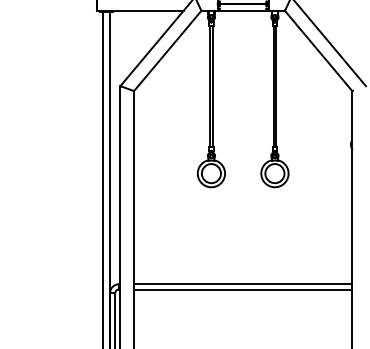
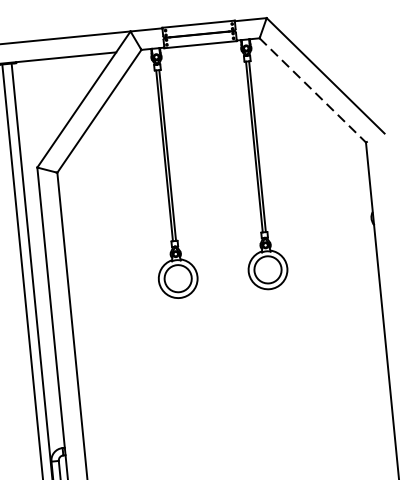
line: (318, 51) -> (312, 91), solid -> dashed
line: (243, 284) -> (238, 431), removed
line: (243, 289) -> (239, 438), removed

